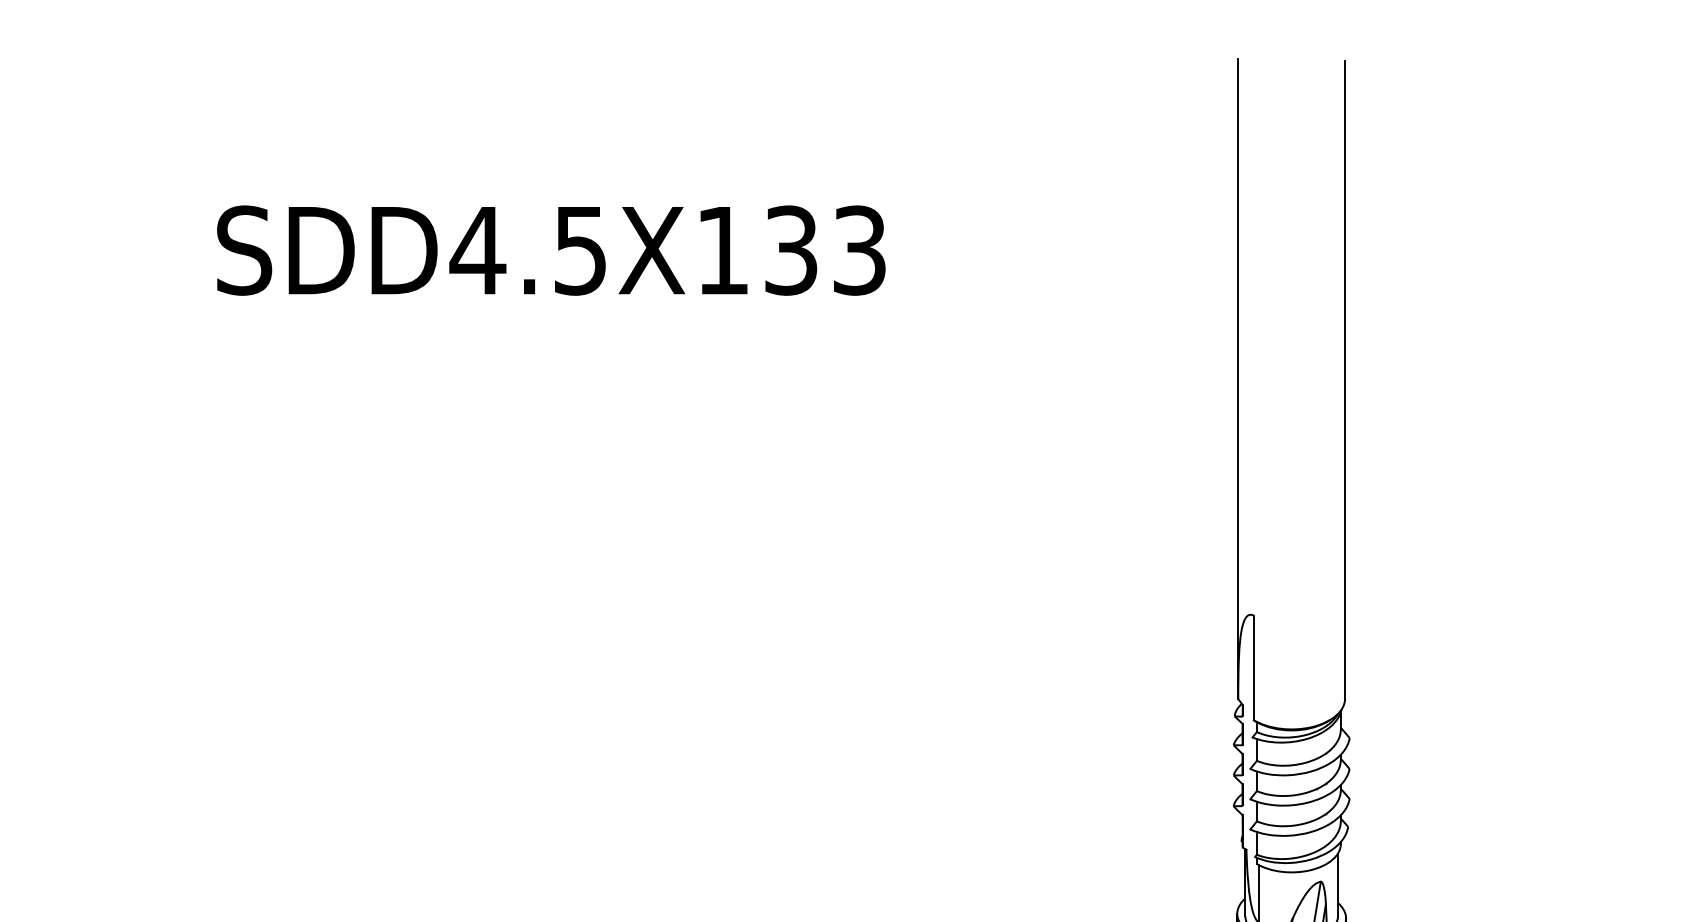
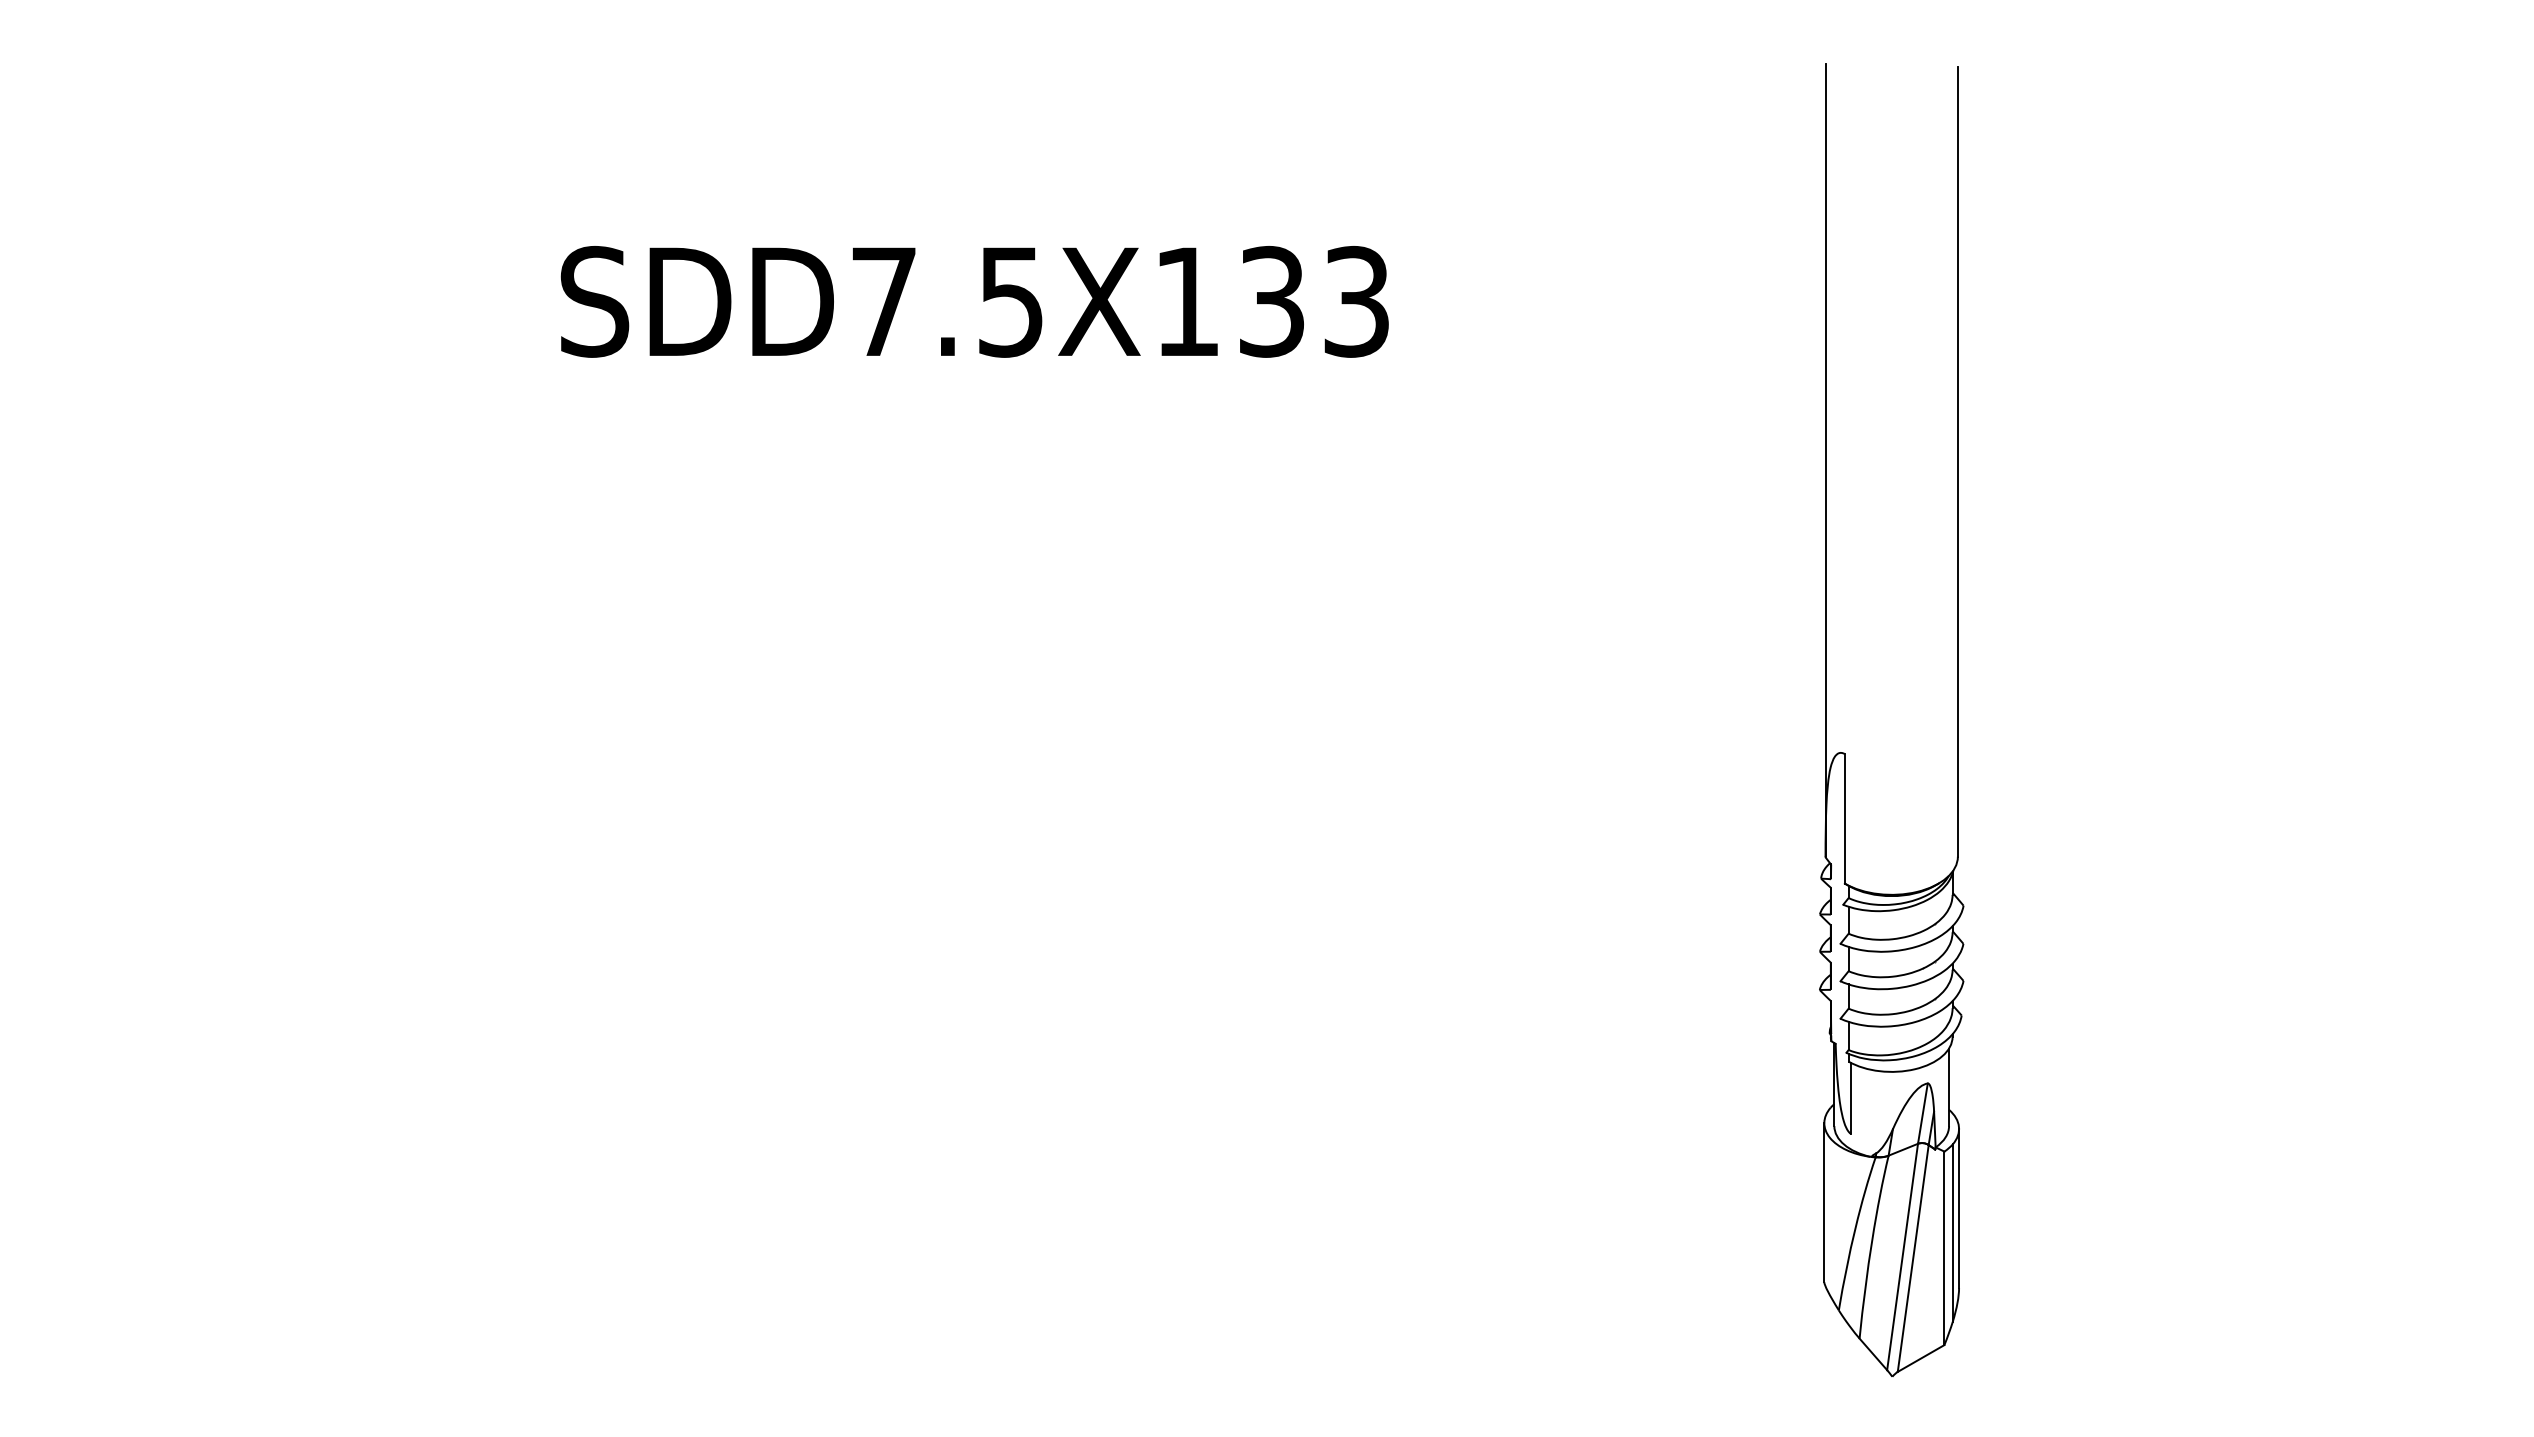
text: (477, 250) -> (883, 301), SDD4.5X133 -> SDD7.5X133

